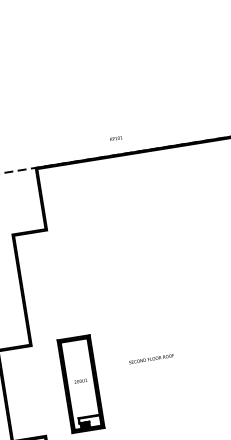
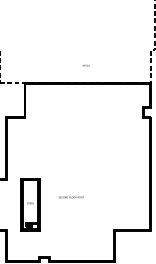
text: (114, 138) -> (85, 65), moved

